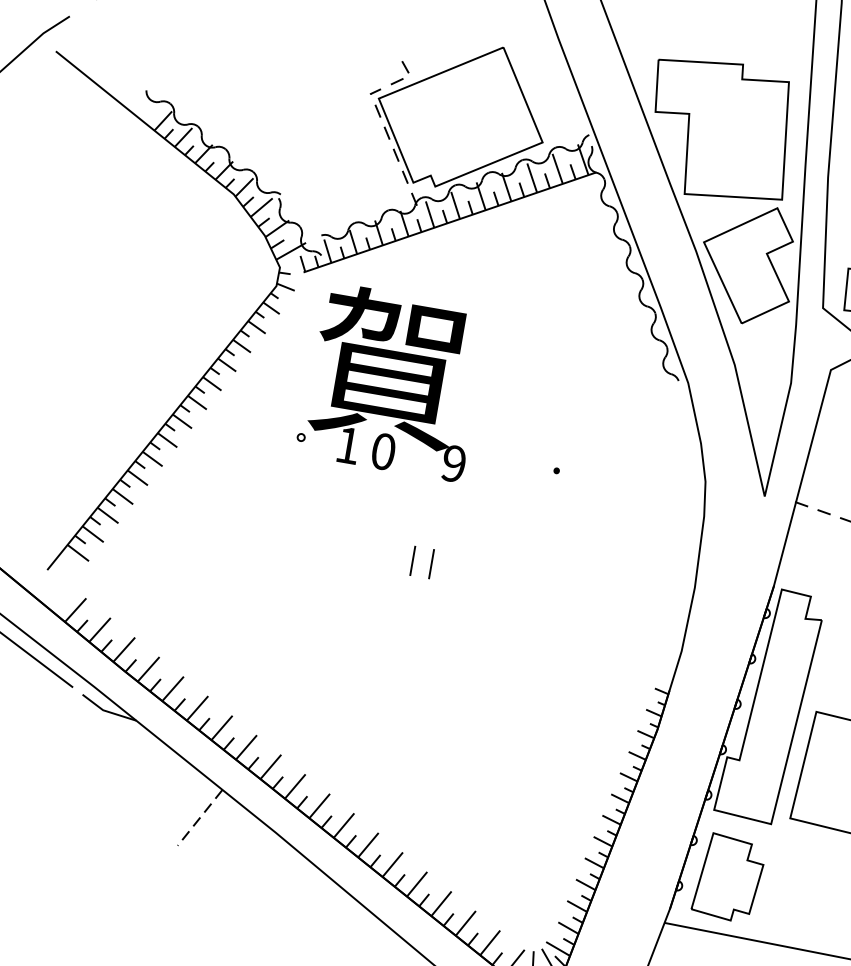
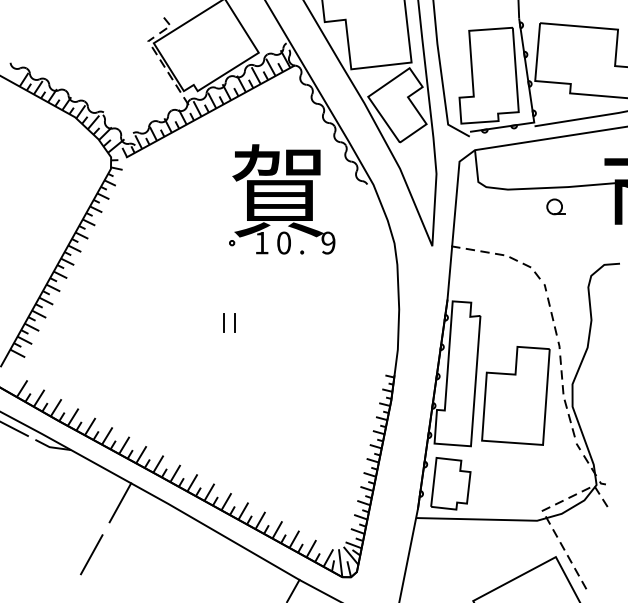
part: (393, 382) -> (282, 199), moved
line: (200, 818) -> (120, 503), dashed -> solid
line: (140, 891) -> (91, 554), added

